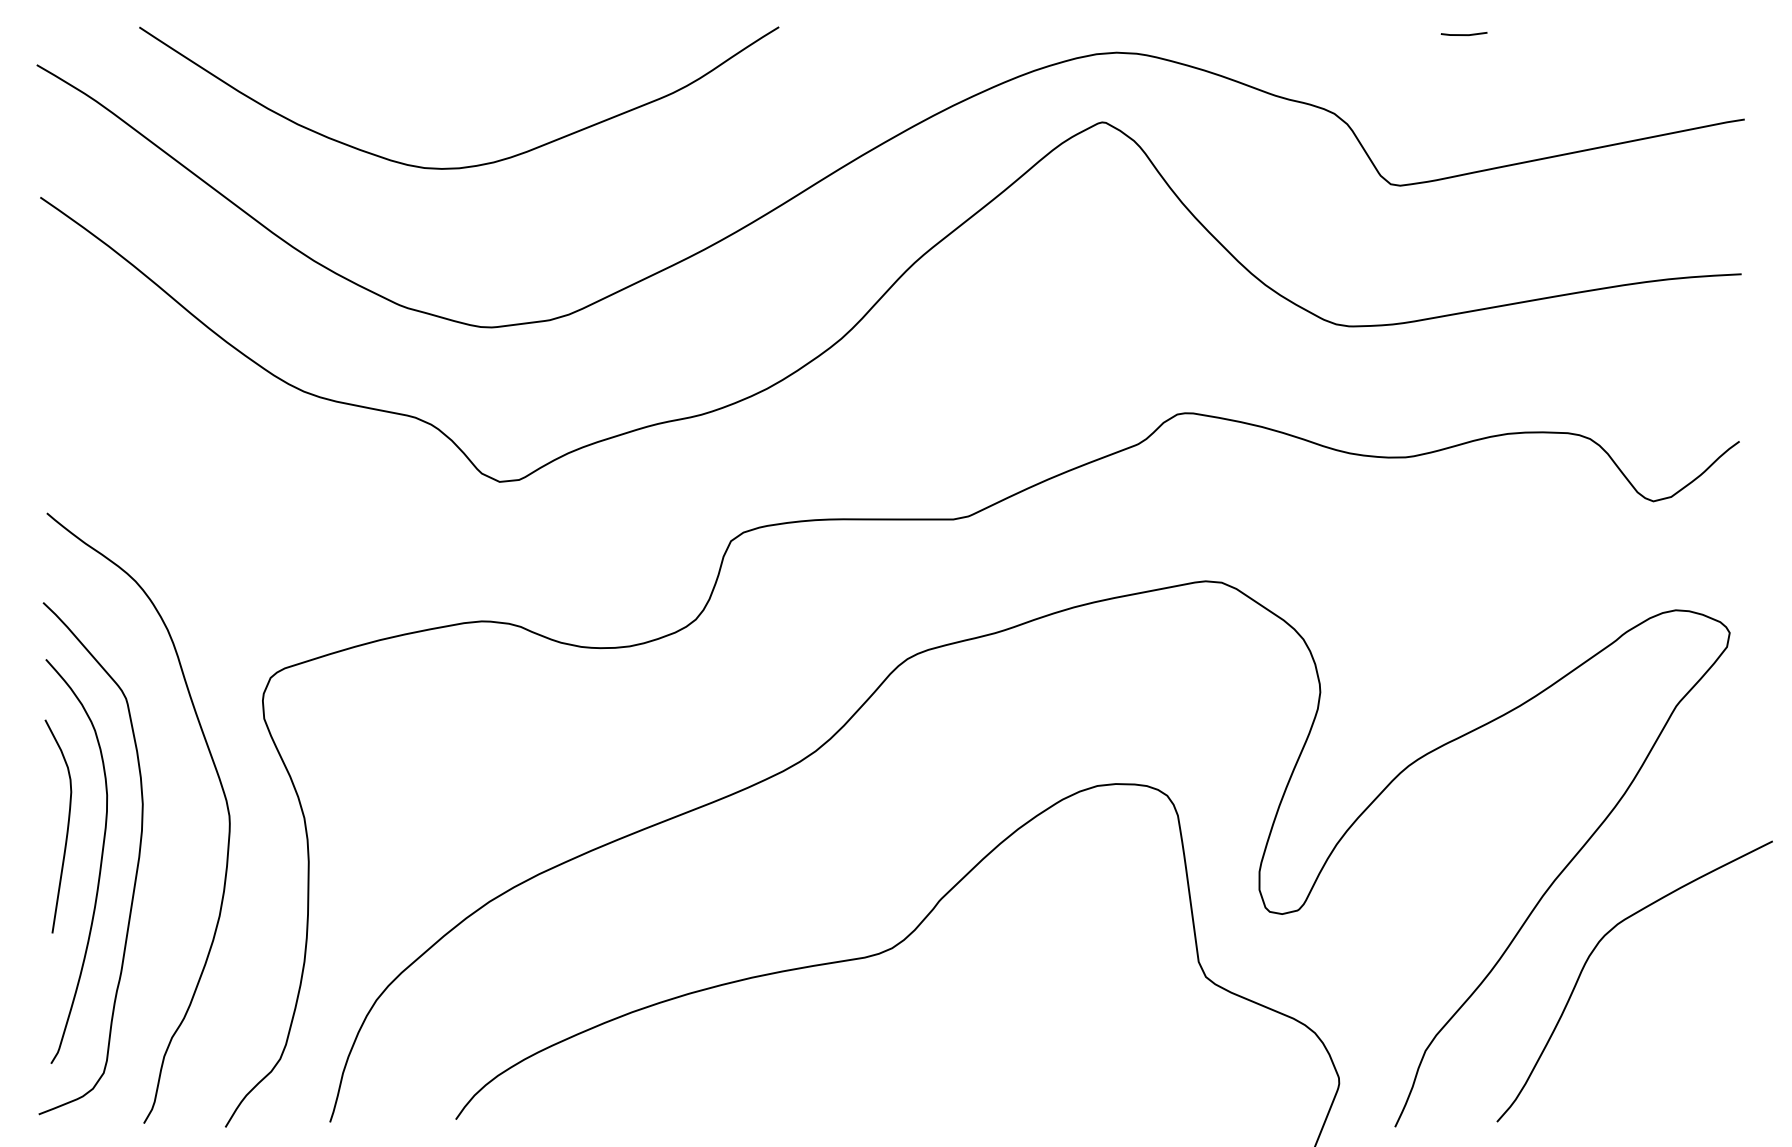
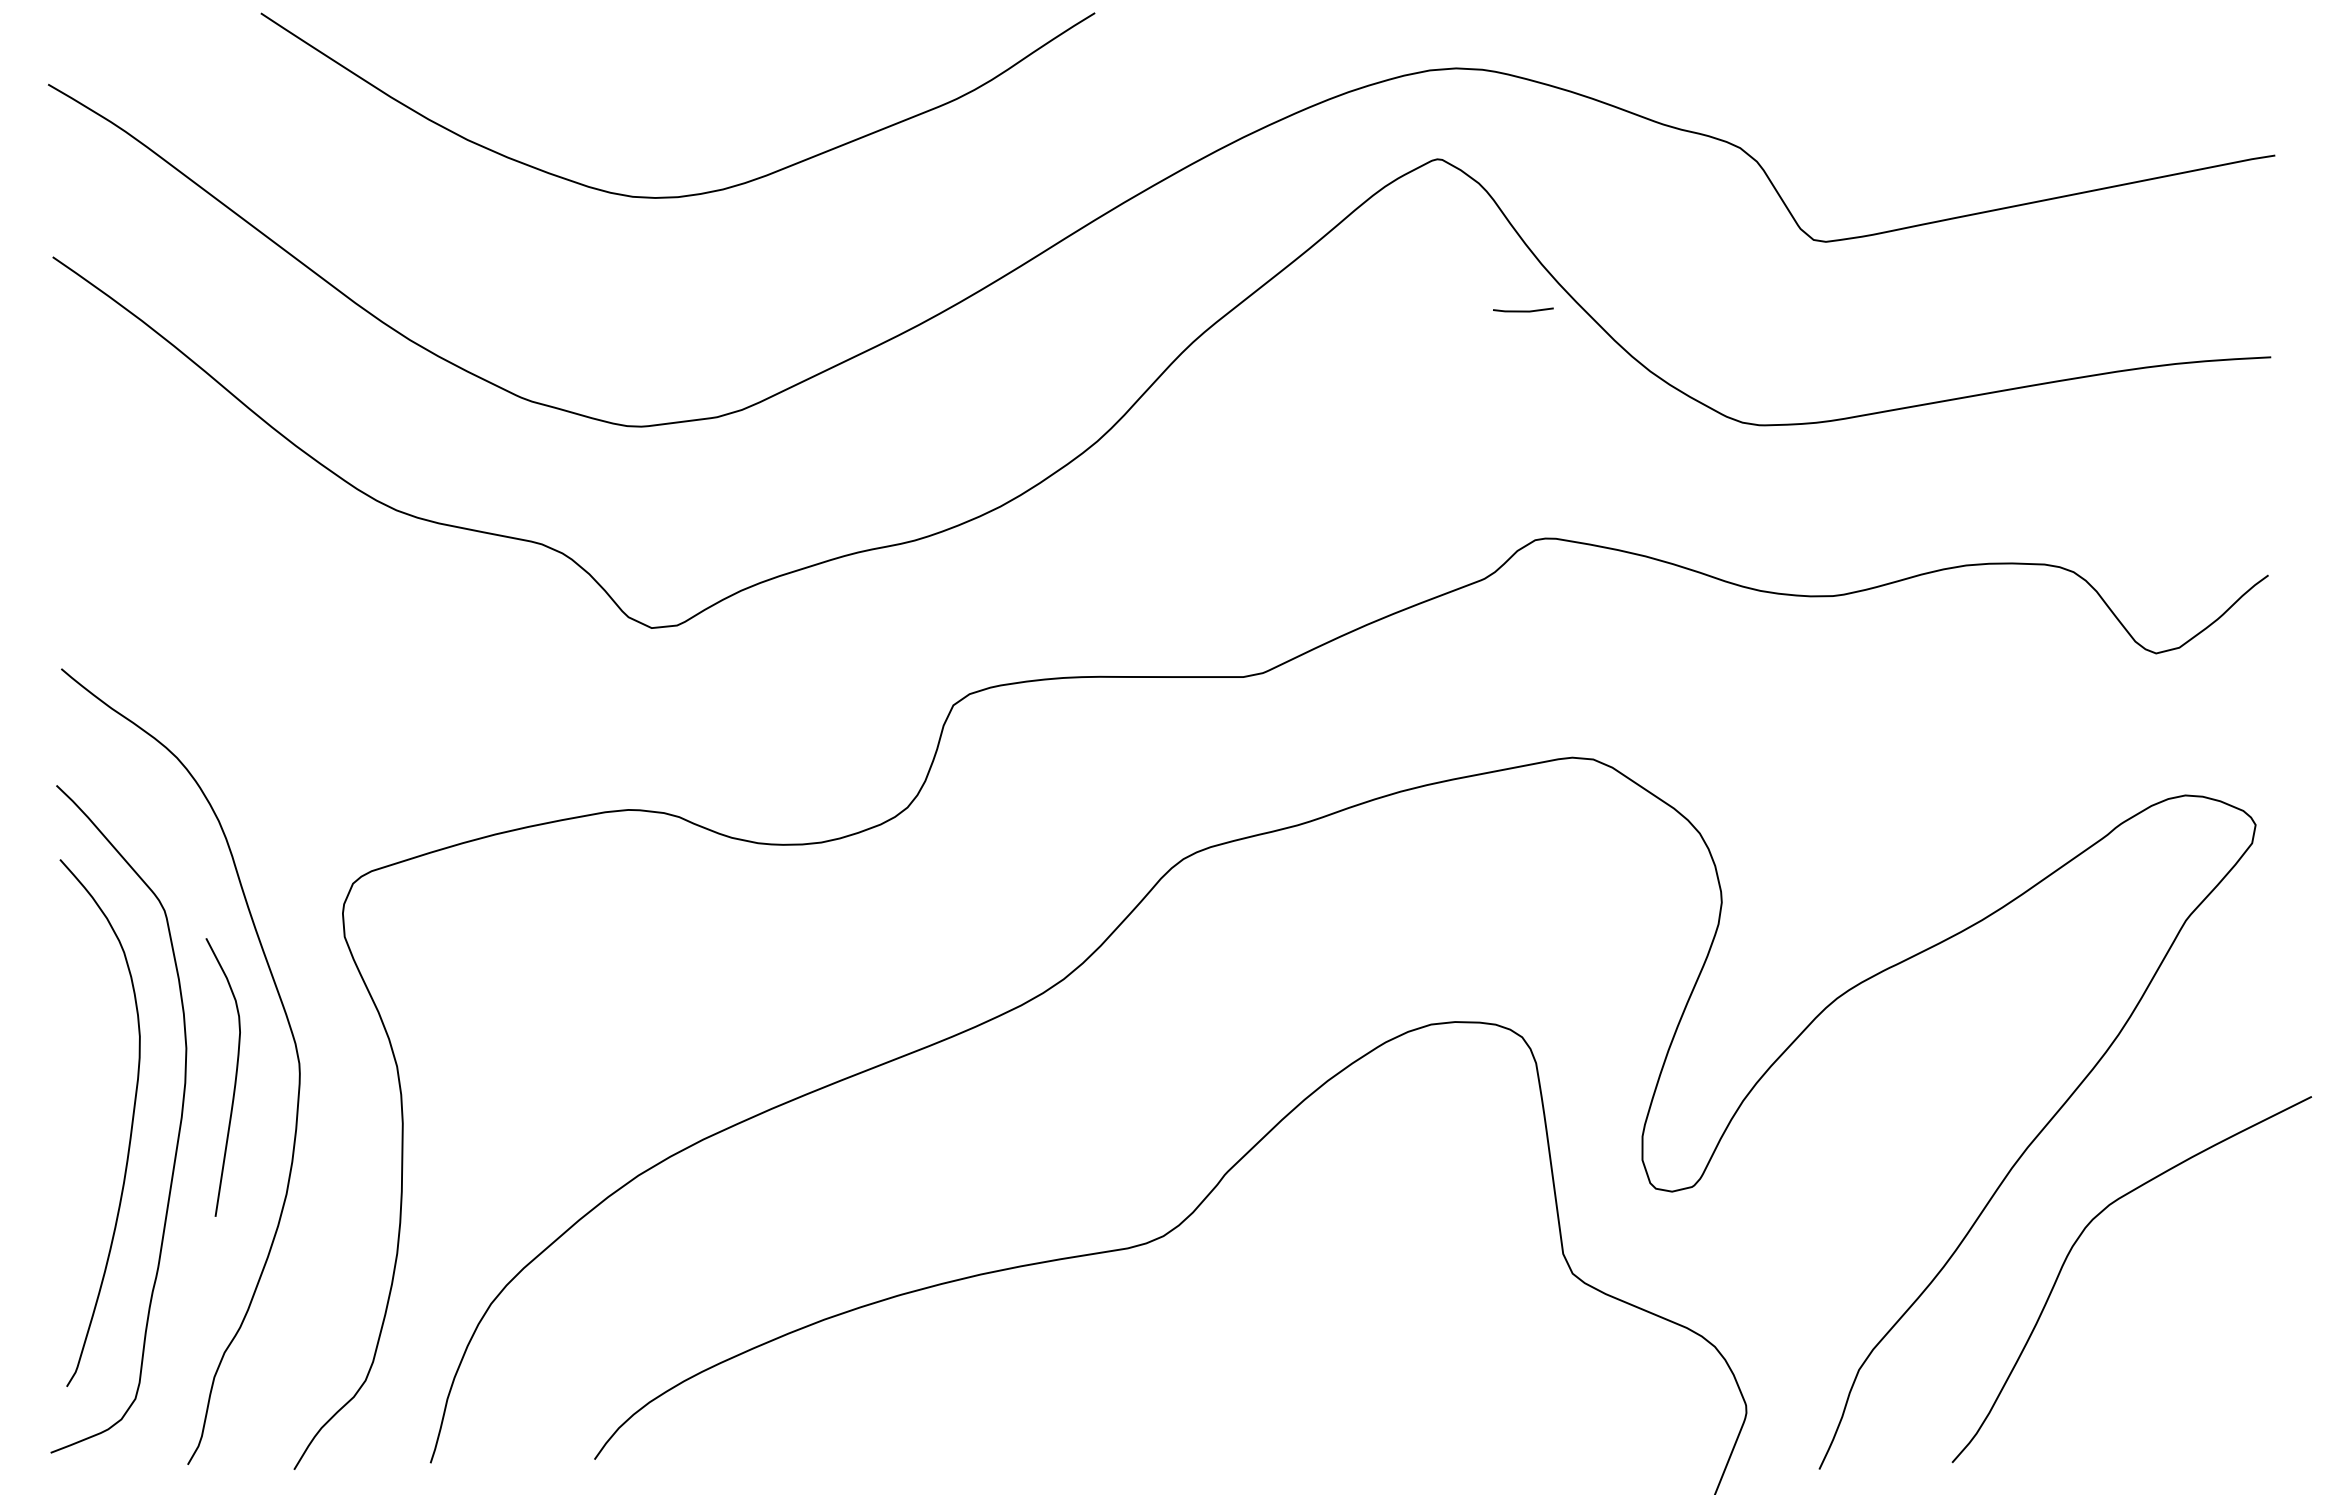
line: (1464, 34) -> (1523, 310), moved
curve: (466, 166) -> (687, 194), moved
curve: (66, 828) -> (234, 1080), moved

